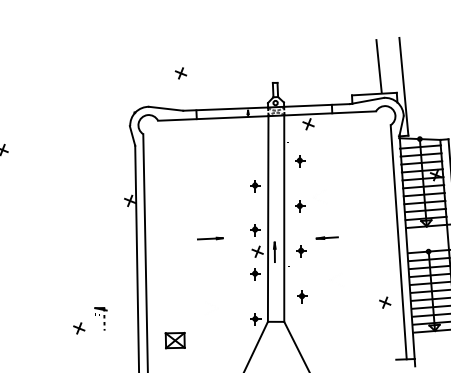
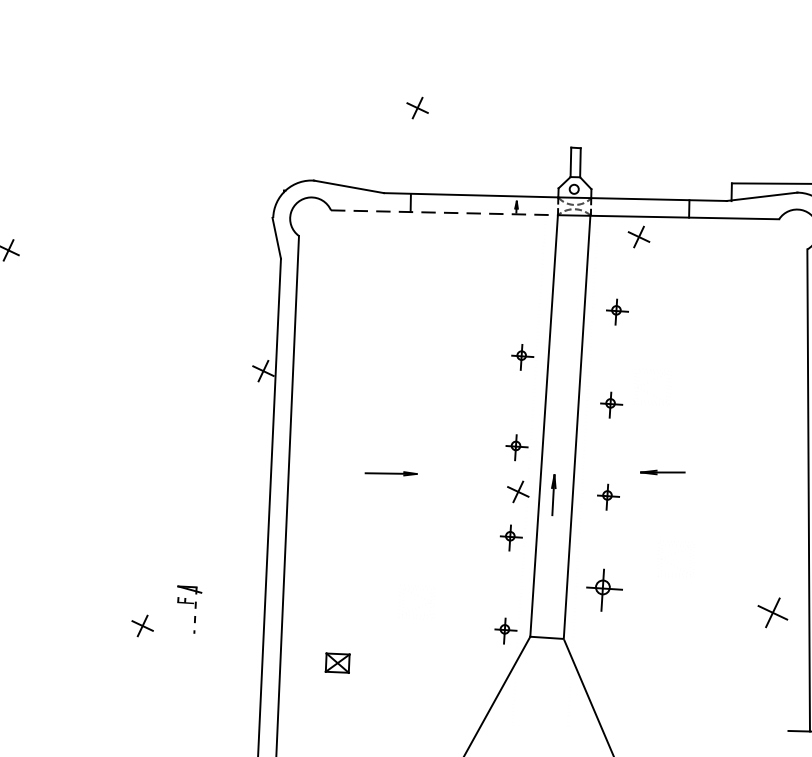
line: (378, 66) -> (789, 127), removed
part: (180, 73) -> (416, 108), moved
line: (213, 118) -> (444, 212), solid -> dashed
part: (210, 238) -> (391, 472), moved
part: (302, 296) -> (604, 589), size x1.6
part: (385, 302) -> (773, 612), size x1.4
part: (174, 340) -> (336, 662), size x0.6

